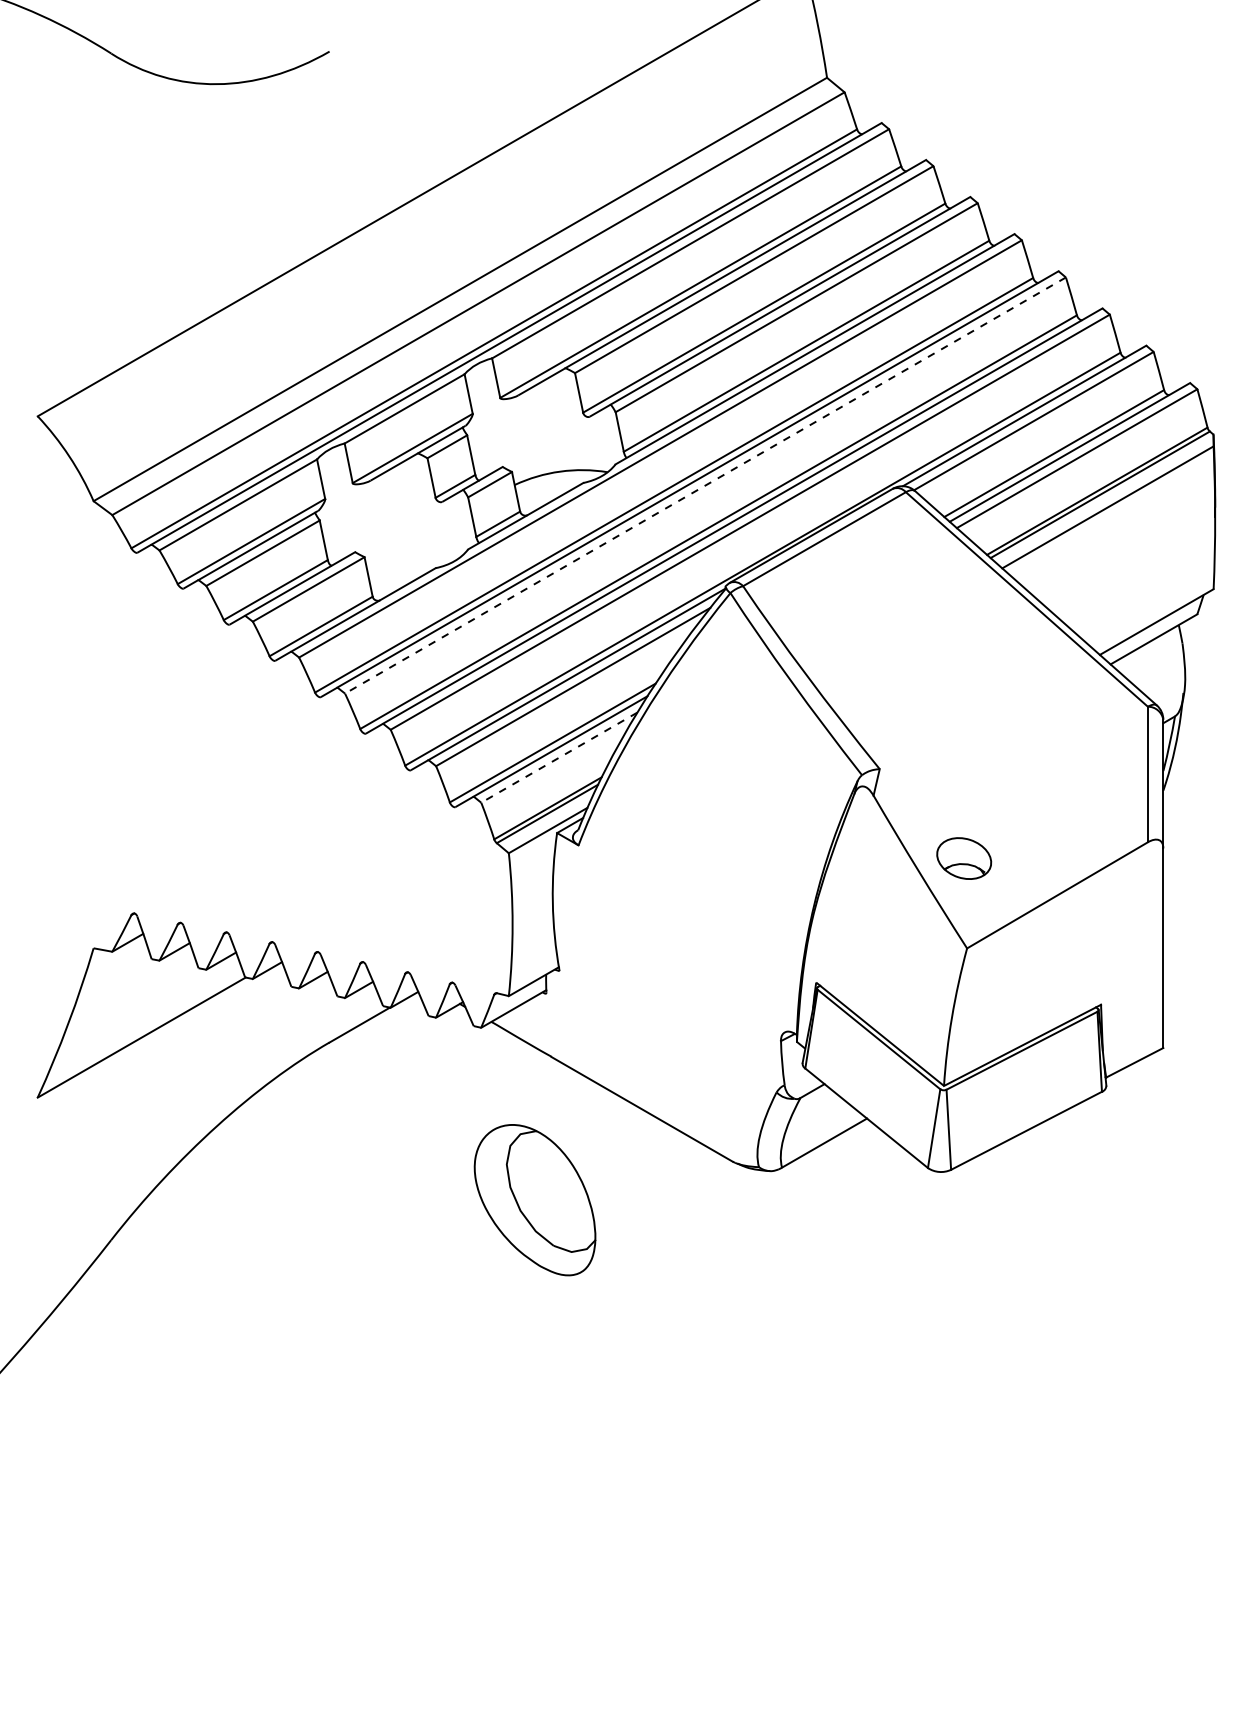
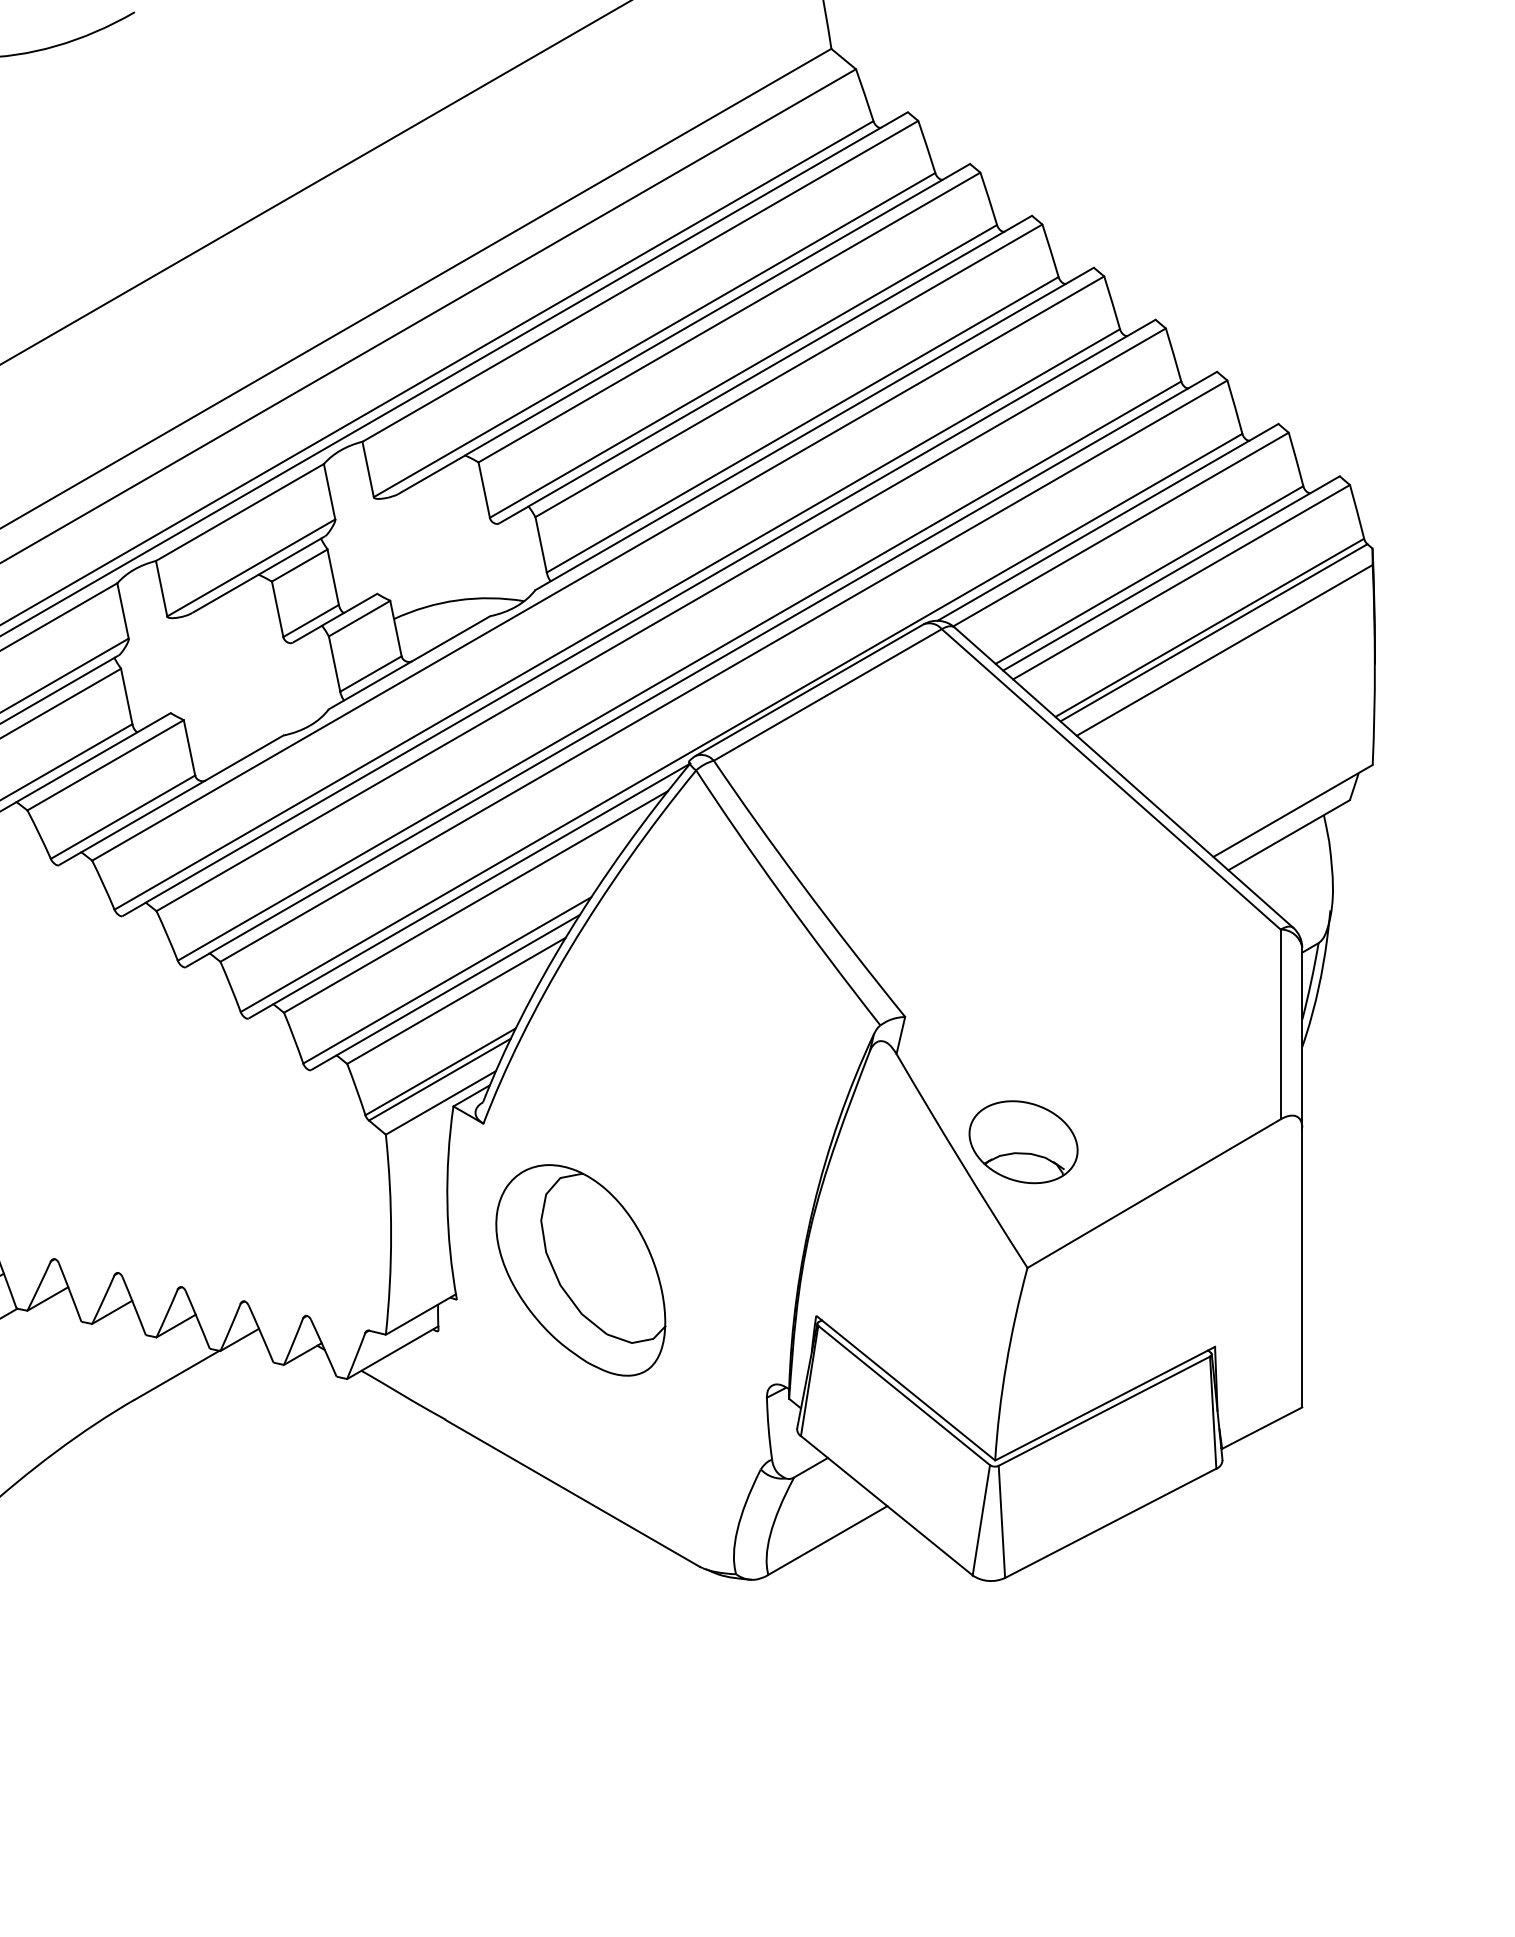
line: (705, 485) -> (661, 619), dashed -> solid
line: (558, 757) -> (455, 1000), dashed -> solid
part: (963, 858) -> (1022, 1142), size x1.43
part: (534, 1200) -> (579, 1270), moved

